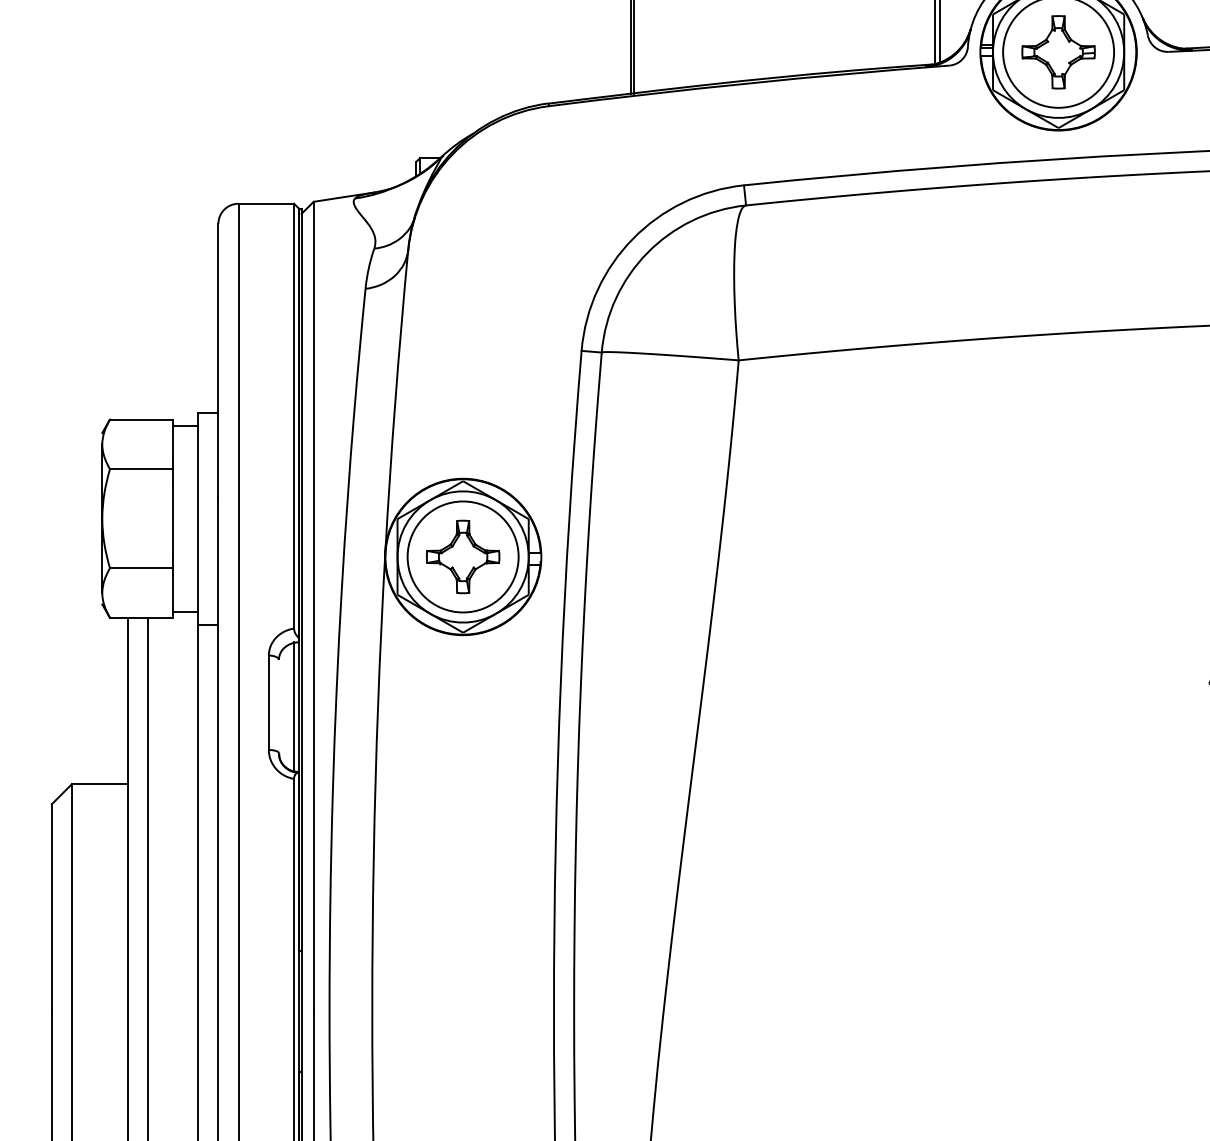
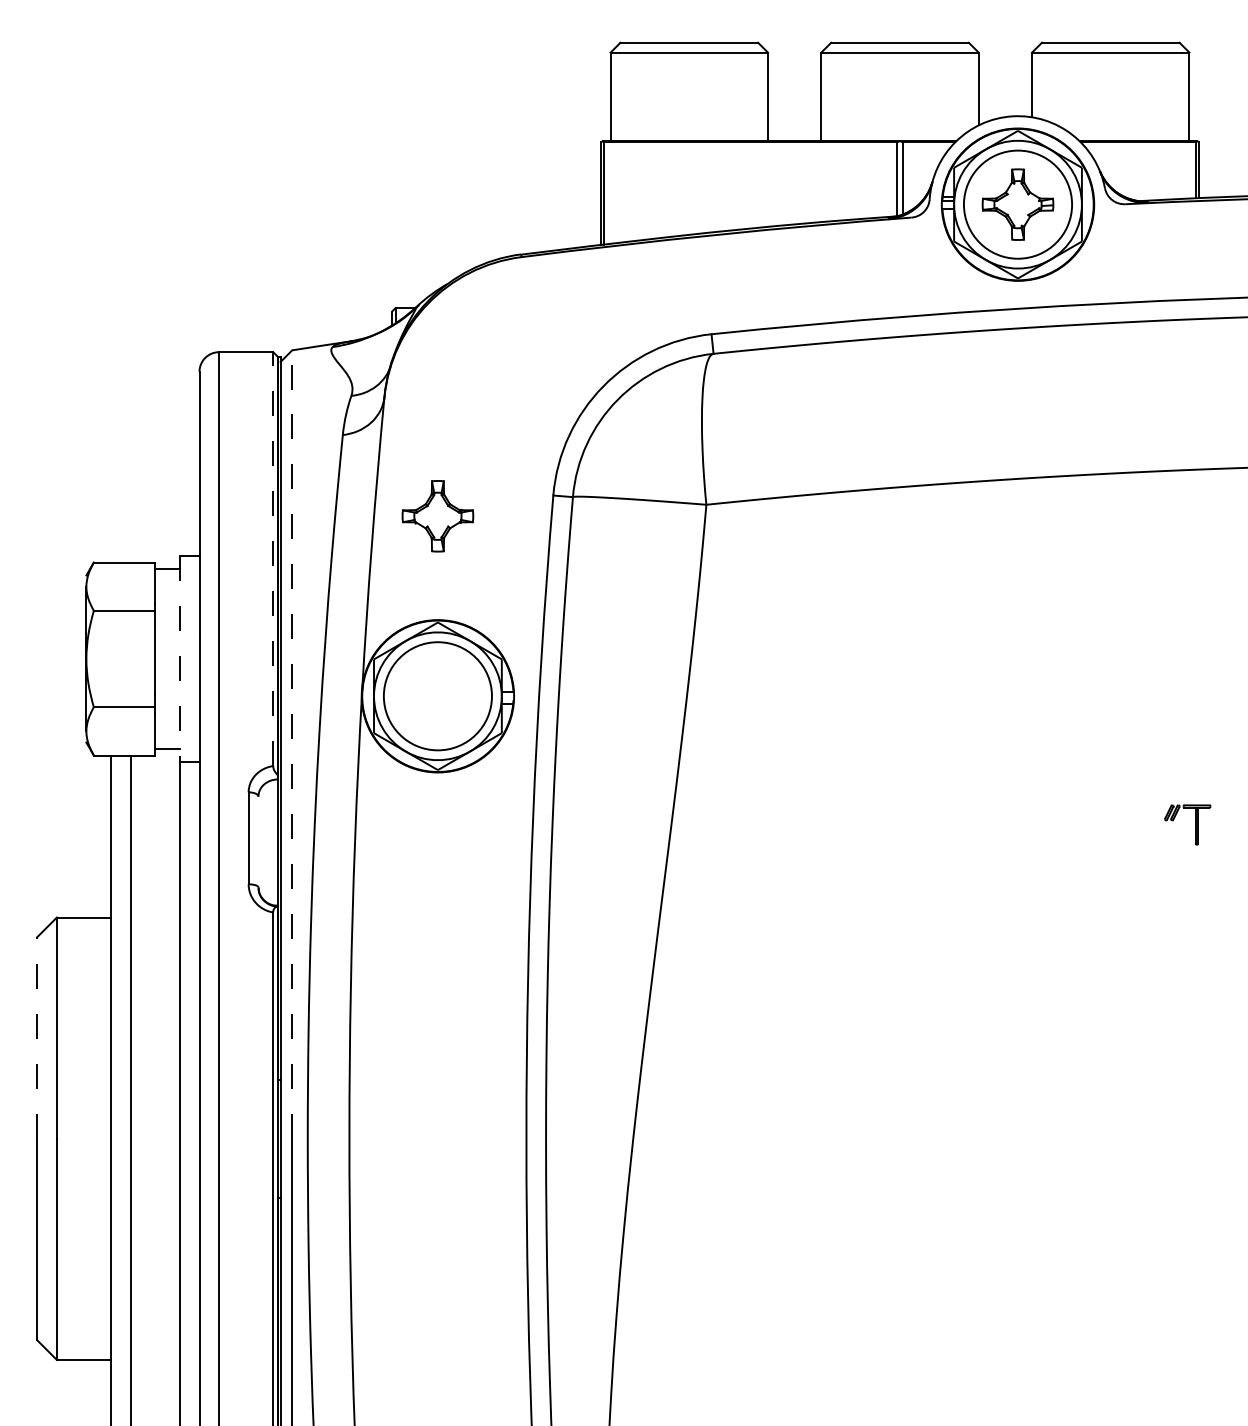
line: (294, 416) -> (273, 559), solid -> dashed
line: (197, 519) -> (179, 659), solid -> dashed
part: (462, 557) -> (437, 516), moved
line: (313, 606) -> (292, 744), solid -> dashed
line: (294, 706) -> (273, 841), removed
line: (52, 907) -> (37, 1037), solid -> dashed

